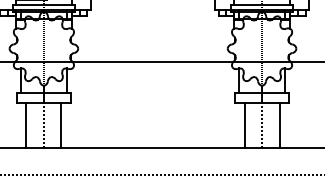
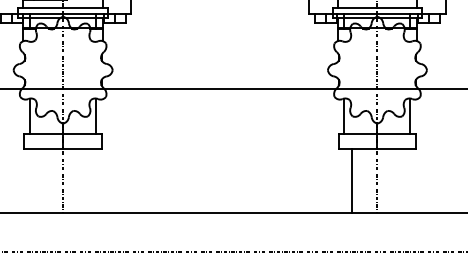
line: (26, 125) -> (38, 180), removed
line: (61, 125) -> (88, 180), removed
line: (279, 125) -> (402, 180), removed

